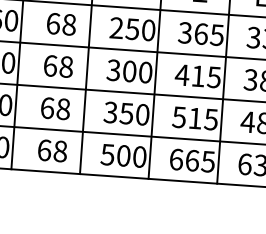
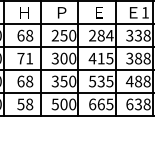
text: (201, 33) -> (101, 35), 365 -> 284
text: (58, 66) -> (25, 58), 68 -> 71
text: (193, 118) -> (100, 81), 515 -> 535
text: (43, 150) -> (20, 104), 68 -> 58

